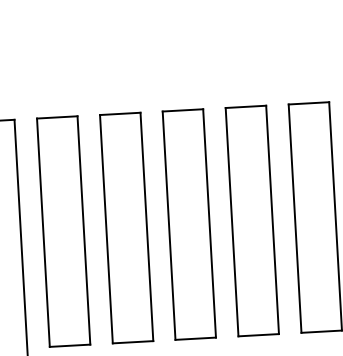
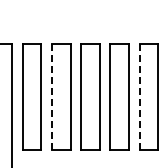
line: (294, 217) -> (139, 96), solid -> dashed
line: (105, 228) -> (51, 96), solid -> dashed

